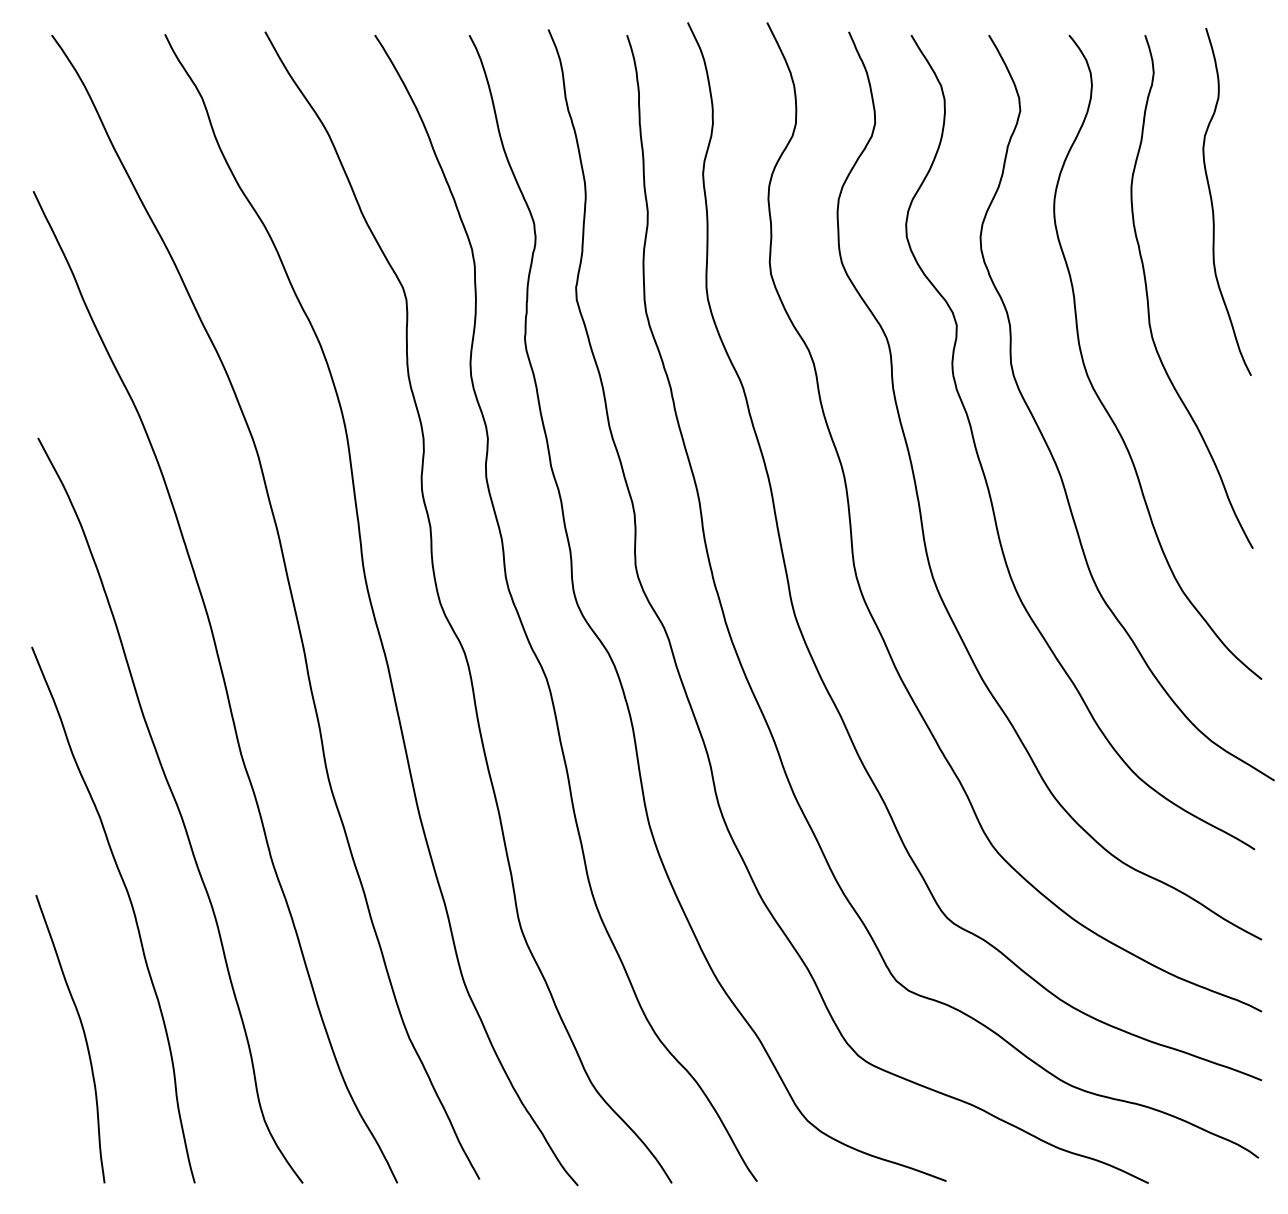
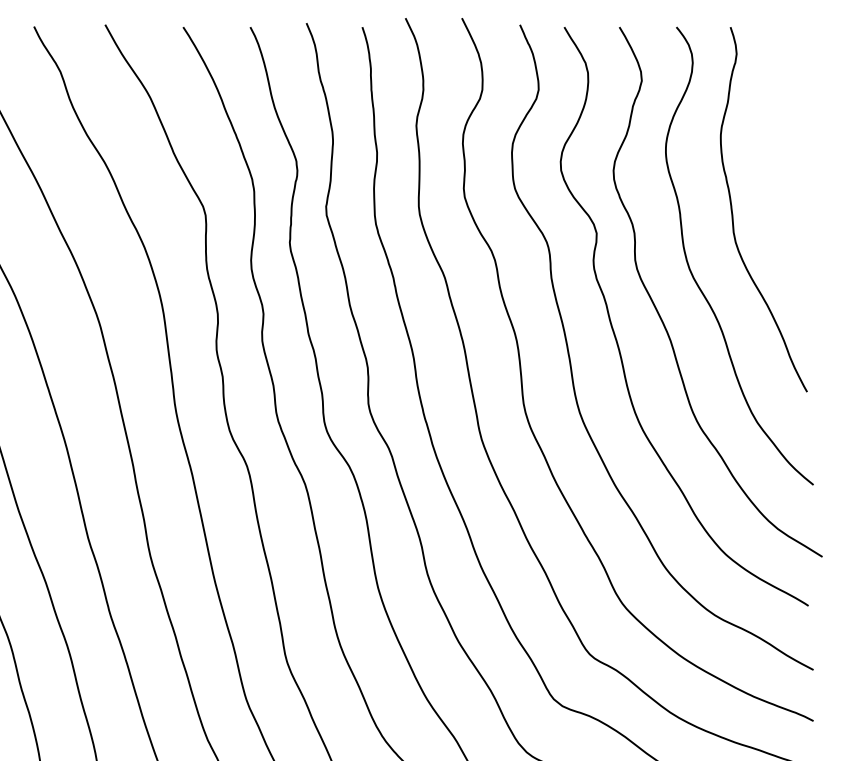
curve: (1213, 205) -> (779, 148), removed

